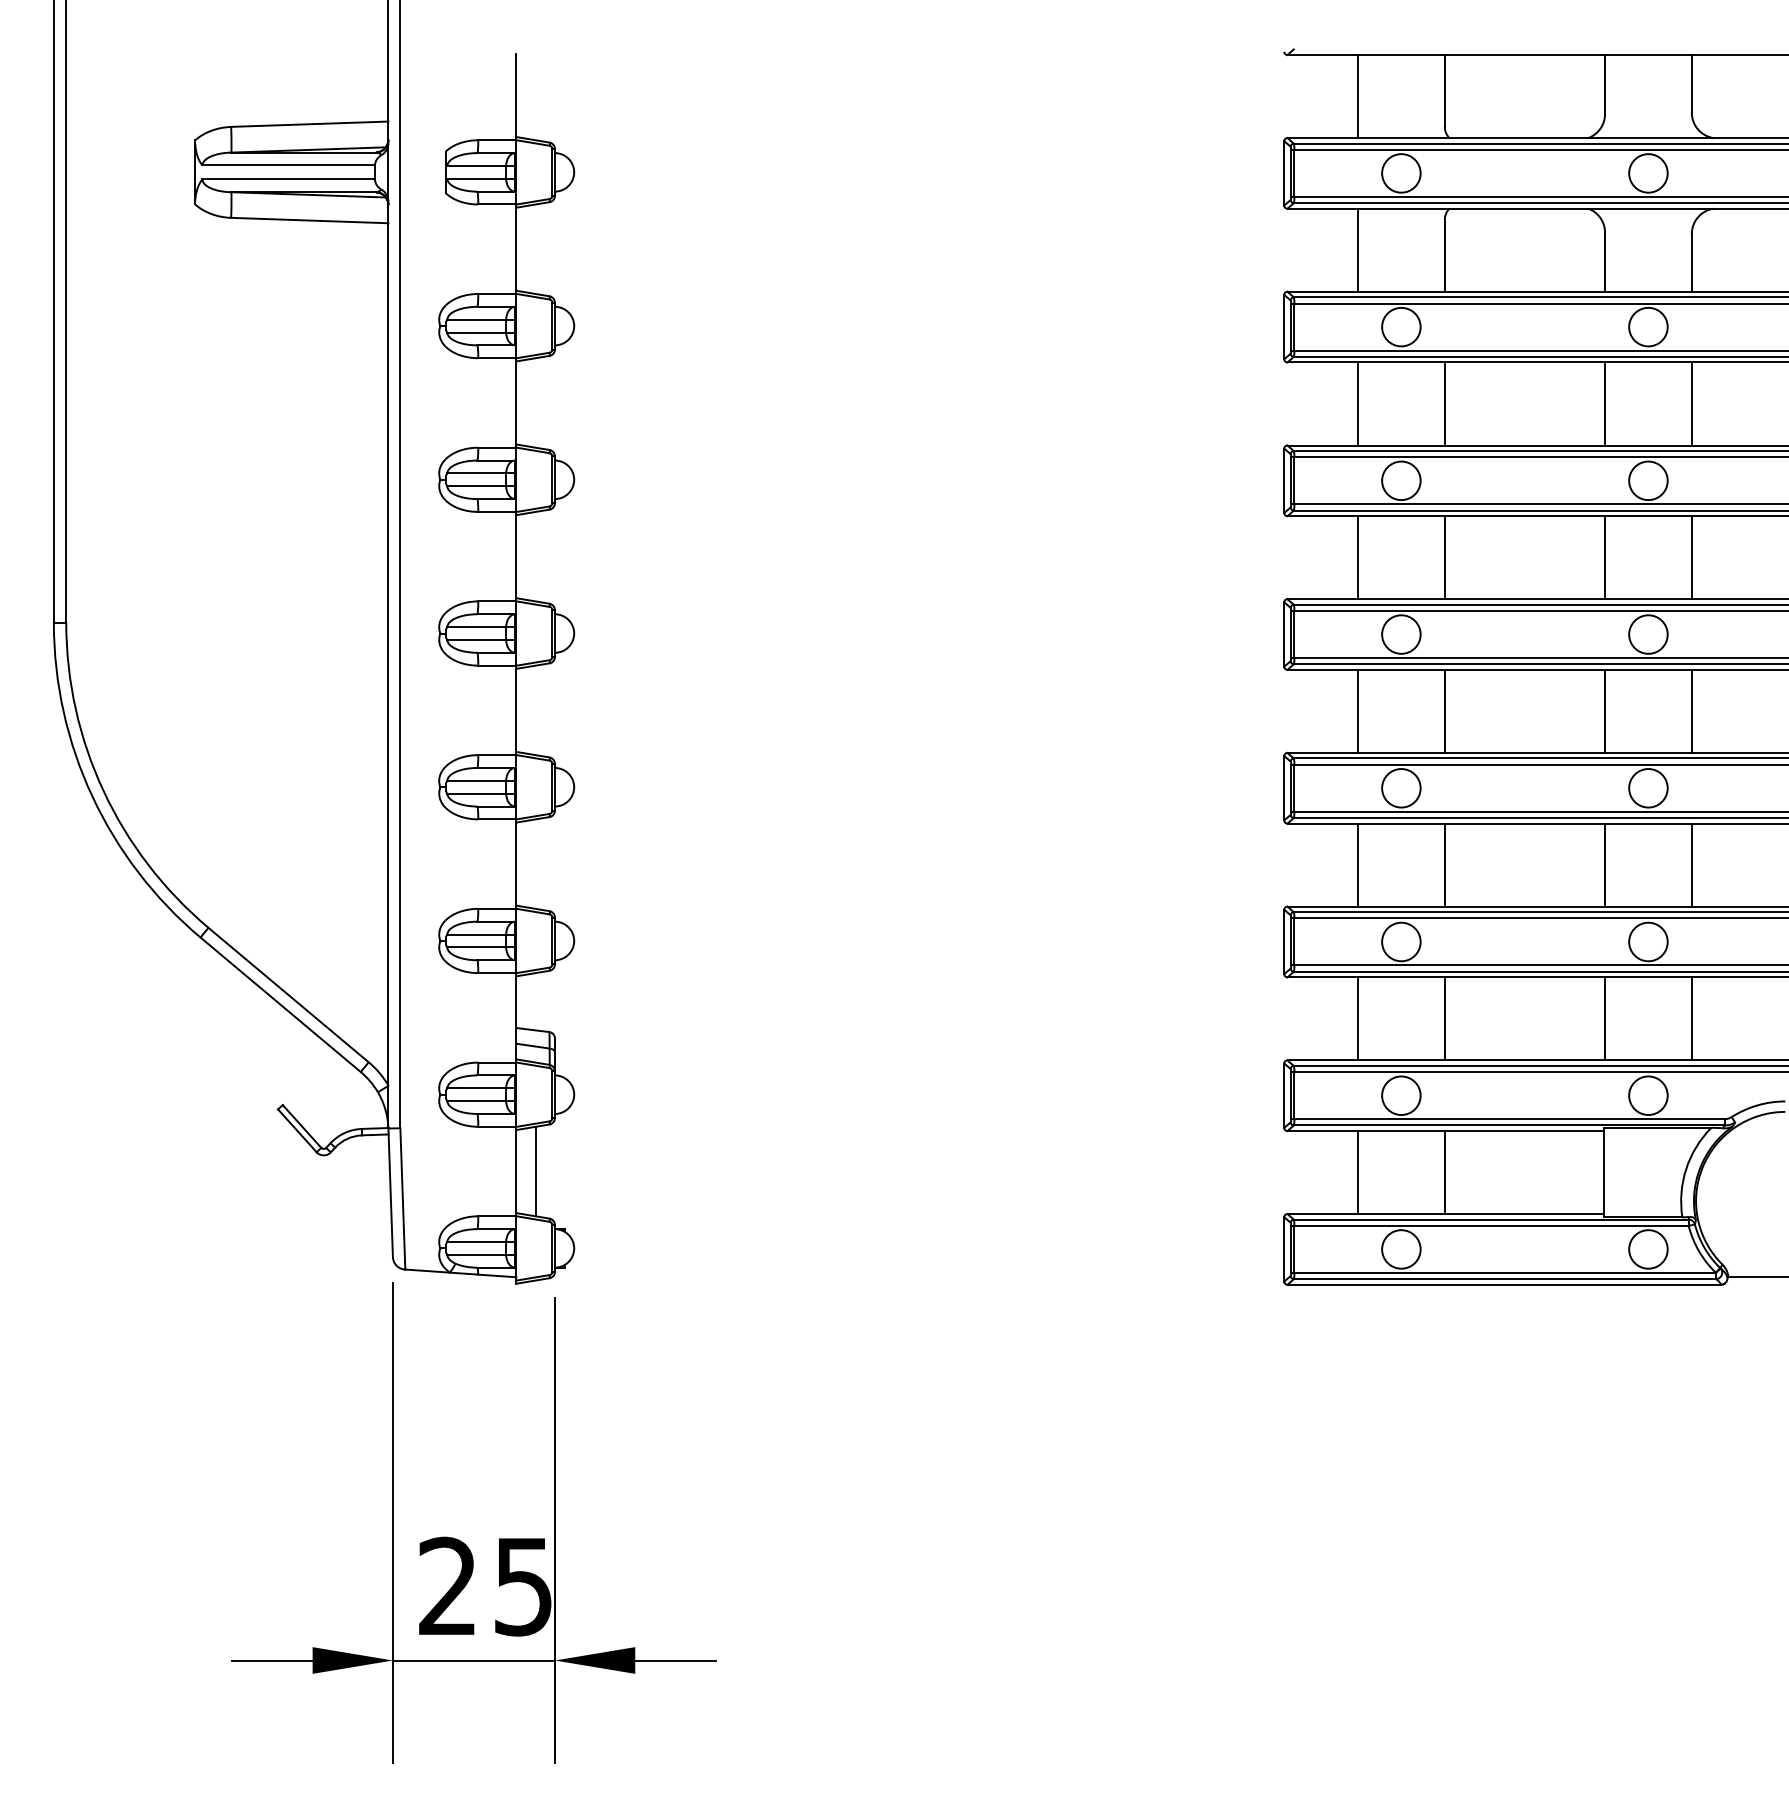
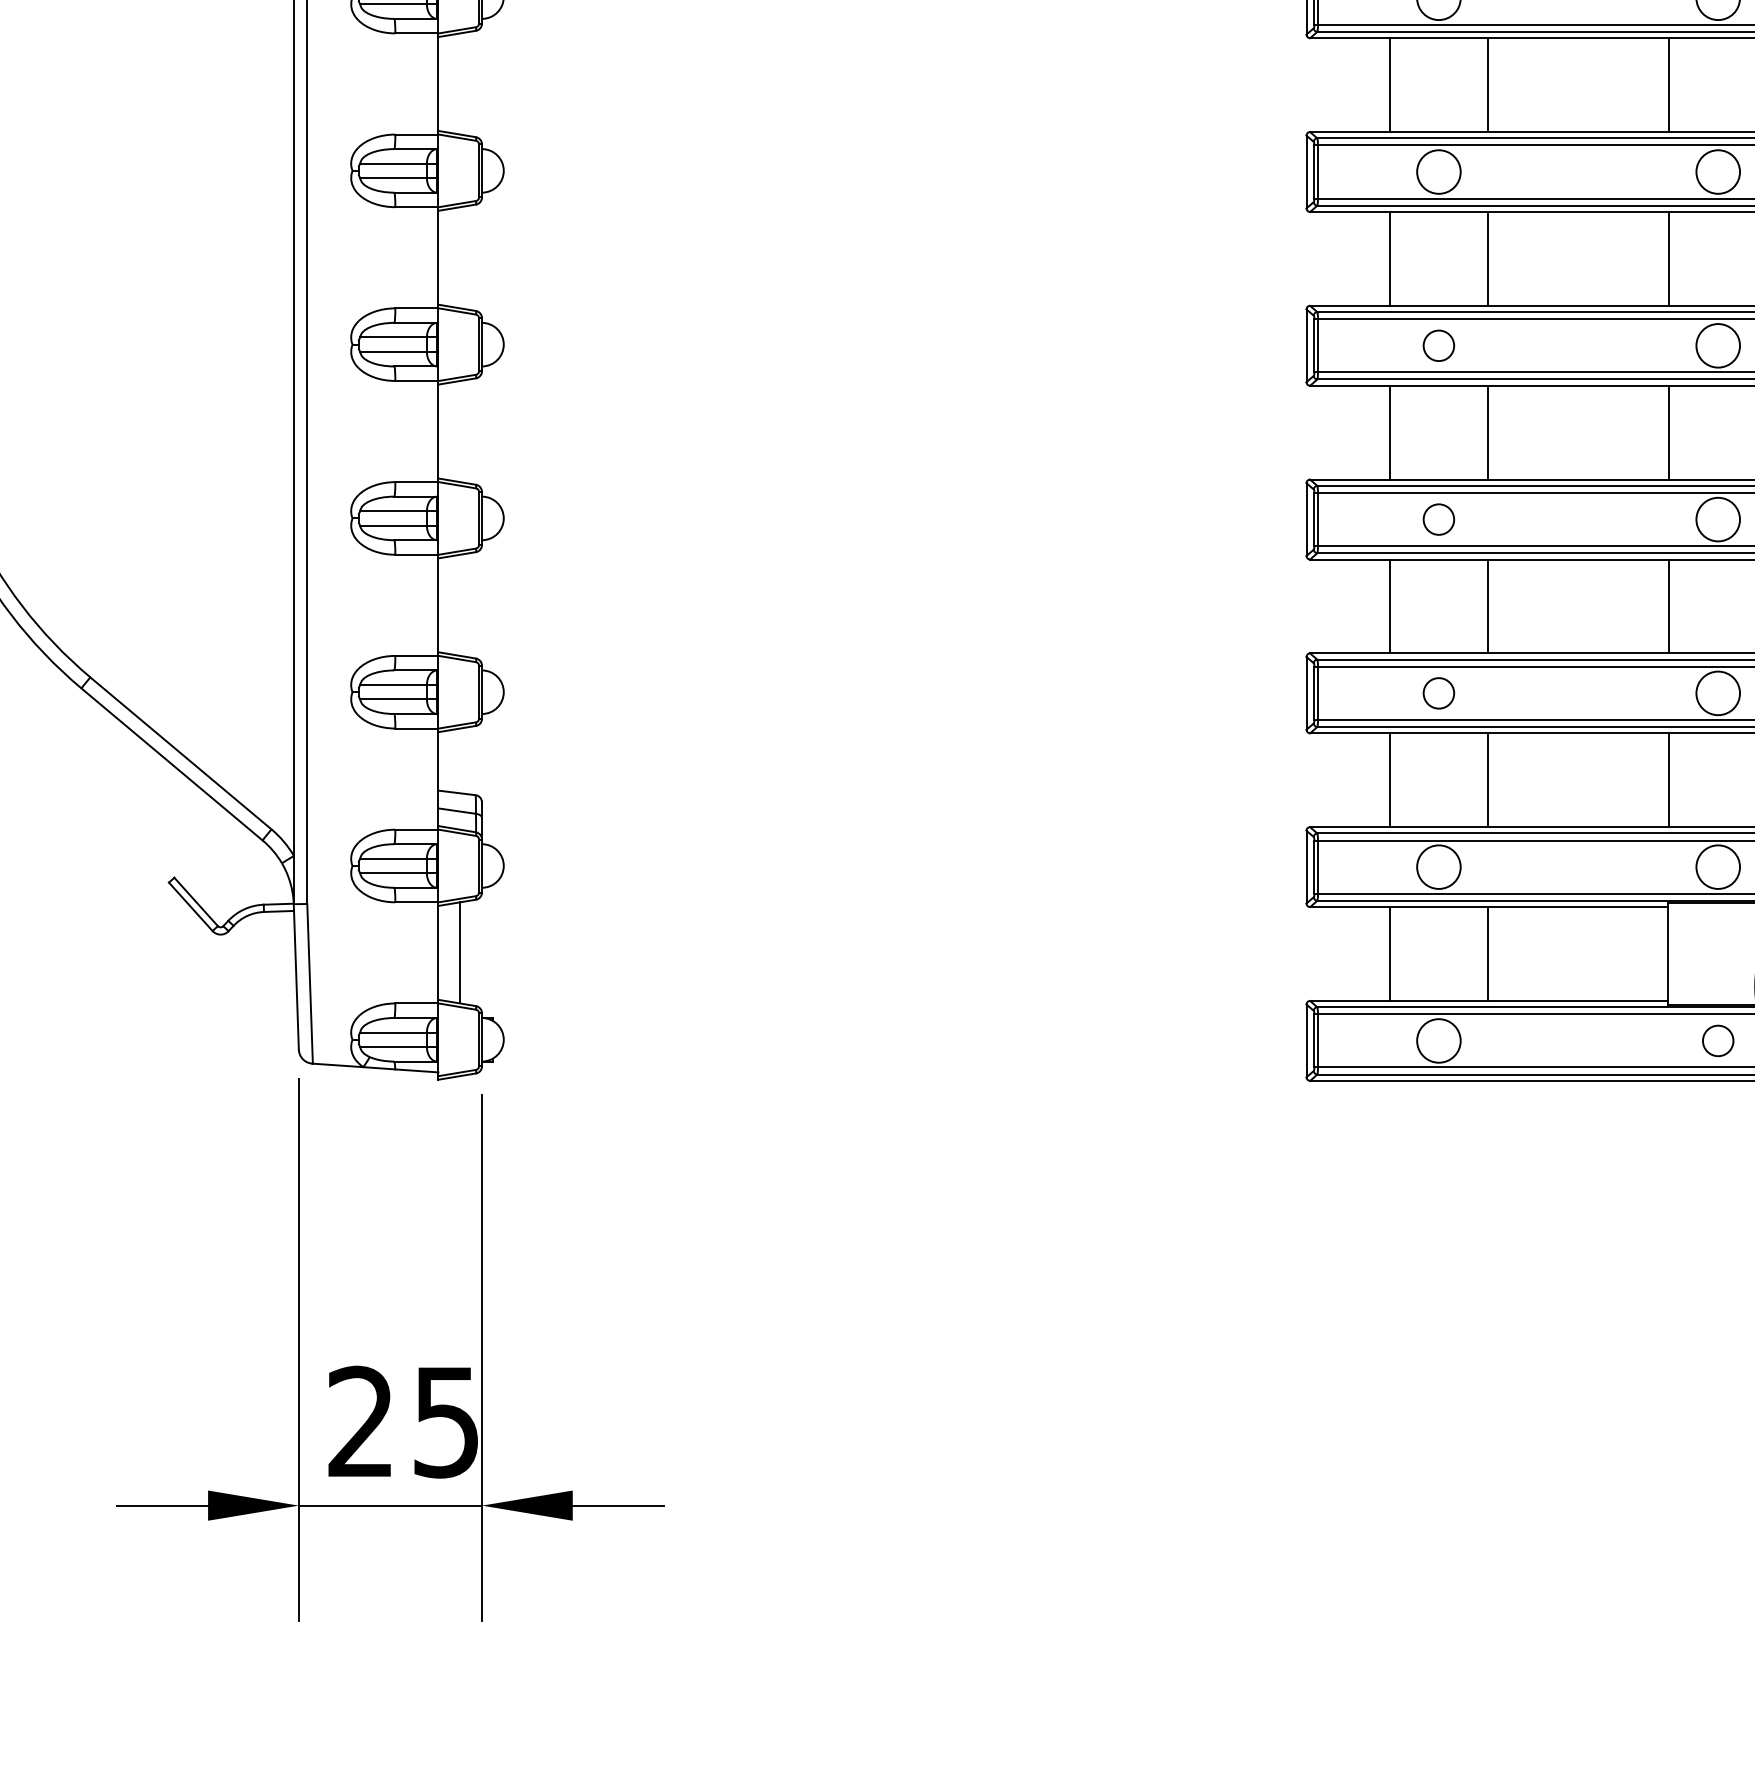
circle: (1401, 634) -> (1439, 345), size x0.7
circle: (1401, 788) -> (1439, 519), size x0.7
circle: (1401, 941) -> (1439, 692), size x0.7
circle: (1648, 1249) -> (1718, 1041), size x0.7

